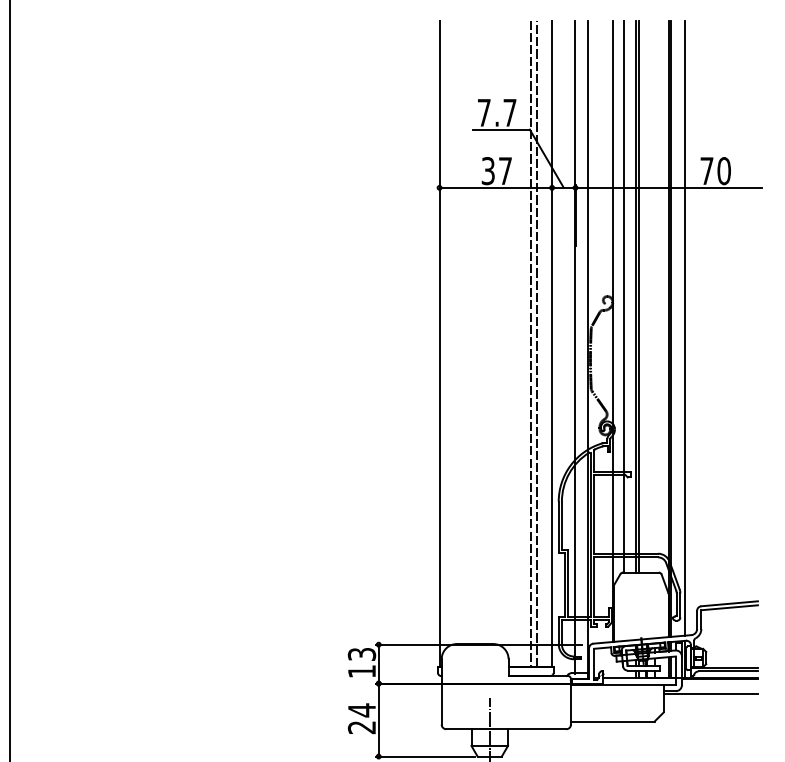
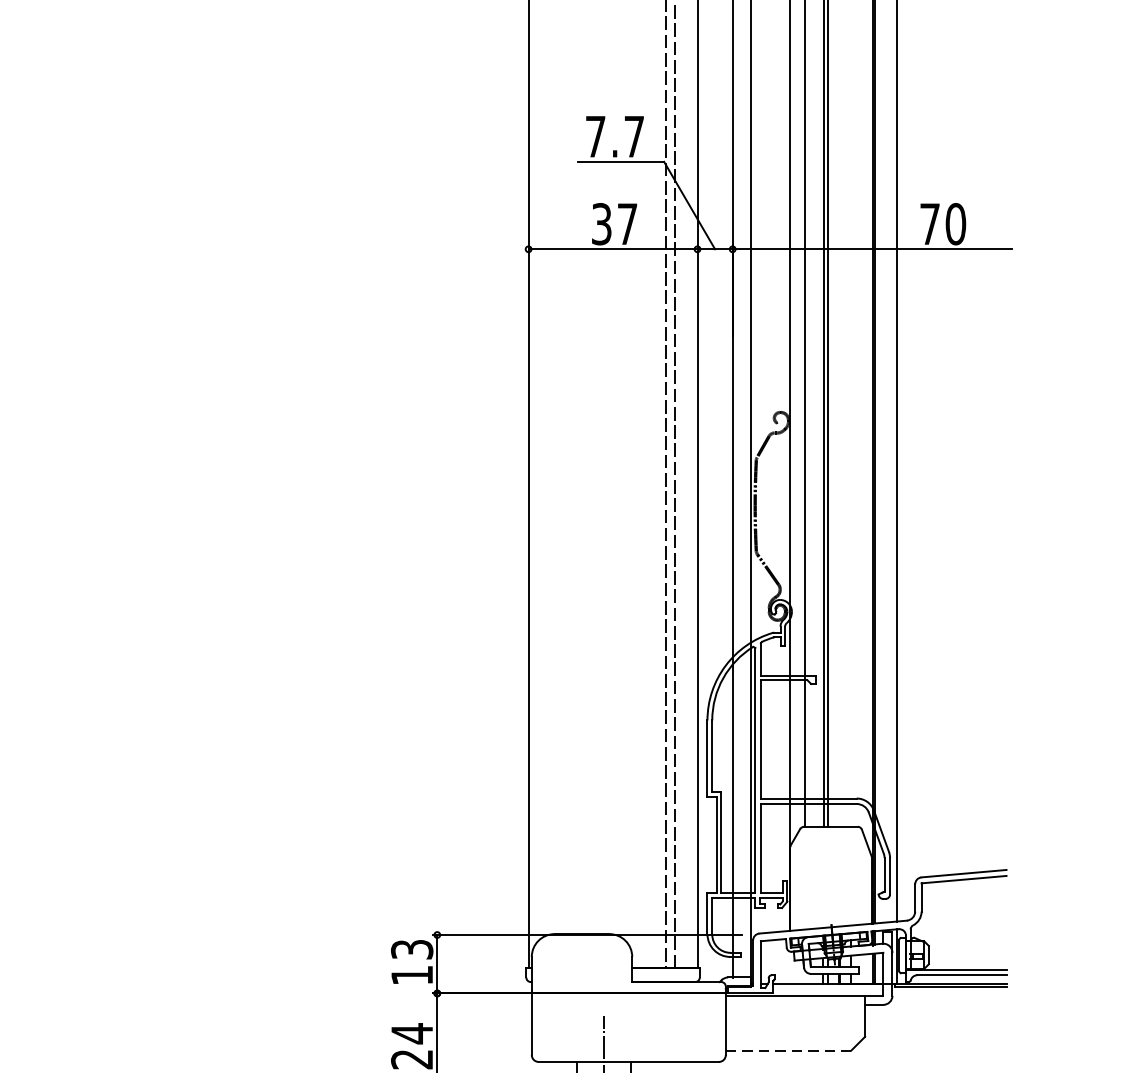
line: (710, 694) -> (935, 1009), removed
line: (612, 721) -> (788, 1050), solid -> dashed

